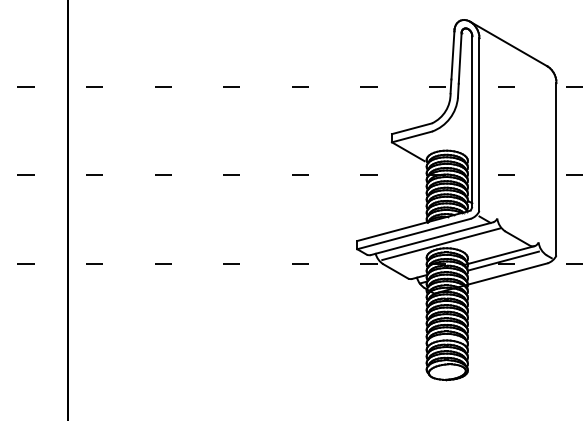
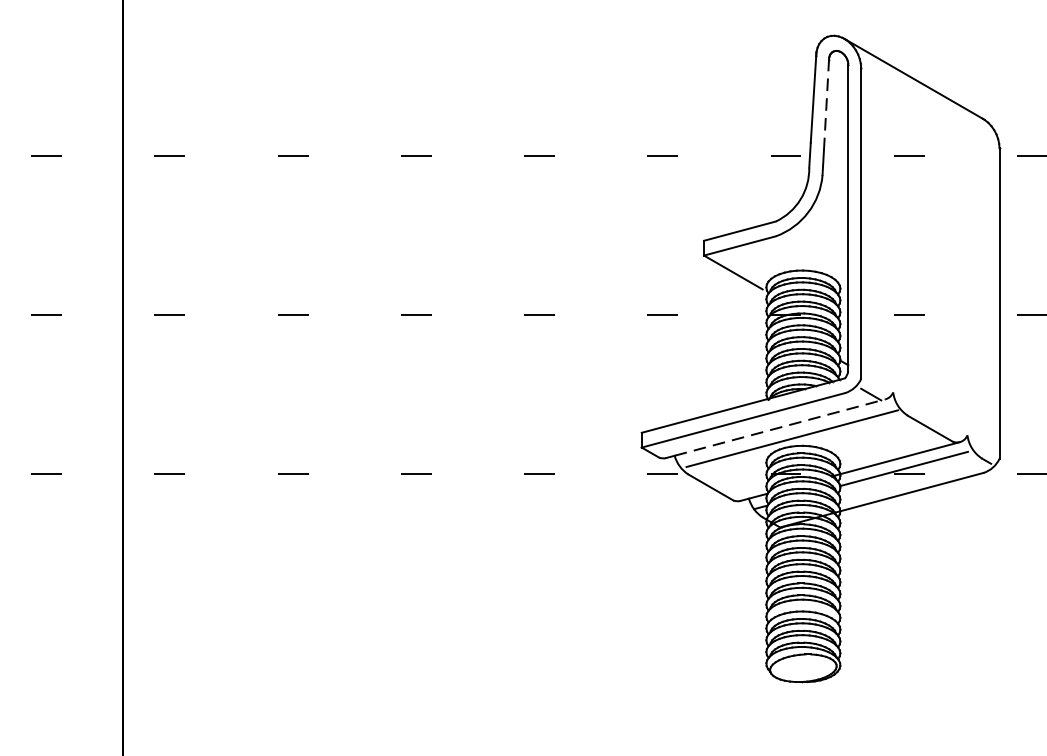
line: (460, 58) -> (827, 104), solid -> dashed
line: (434, 238) -> (780, 428), solid -> dashed

